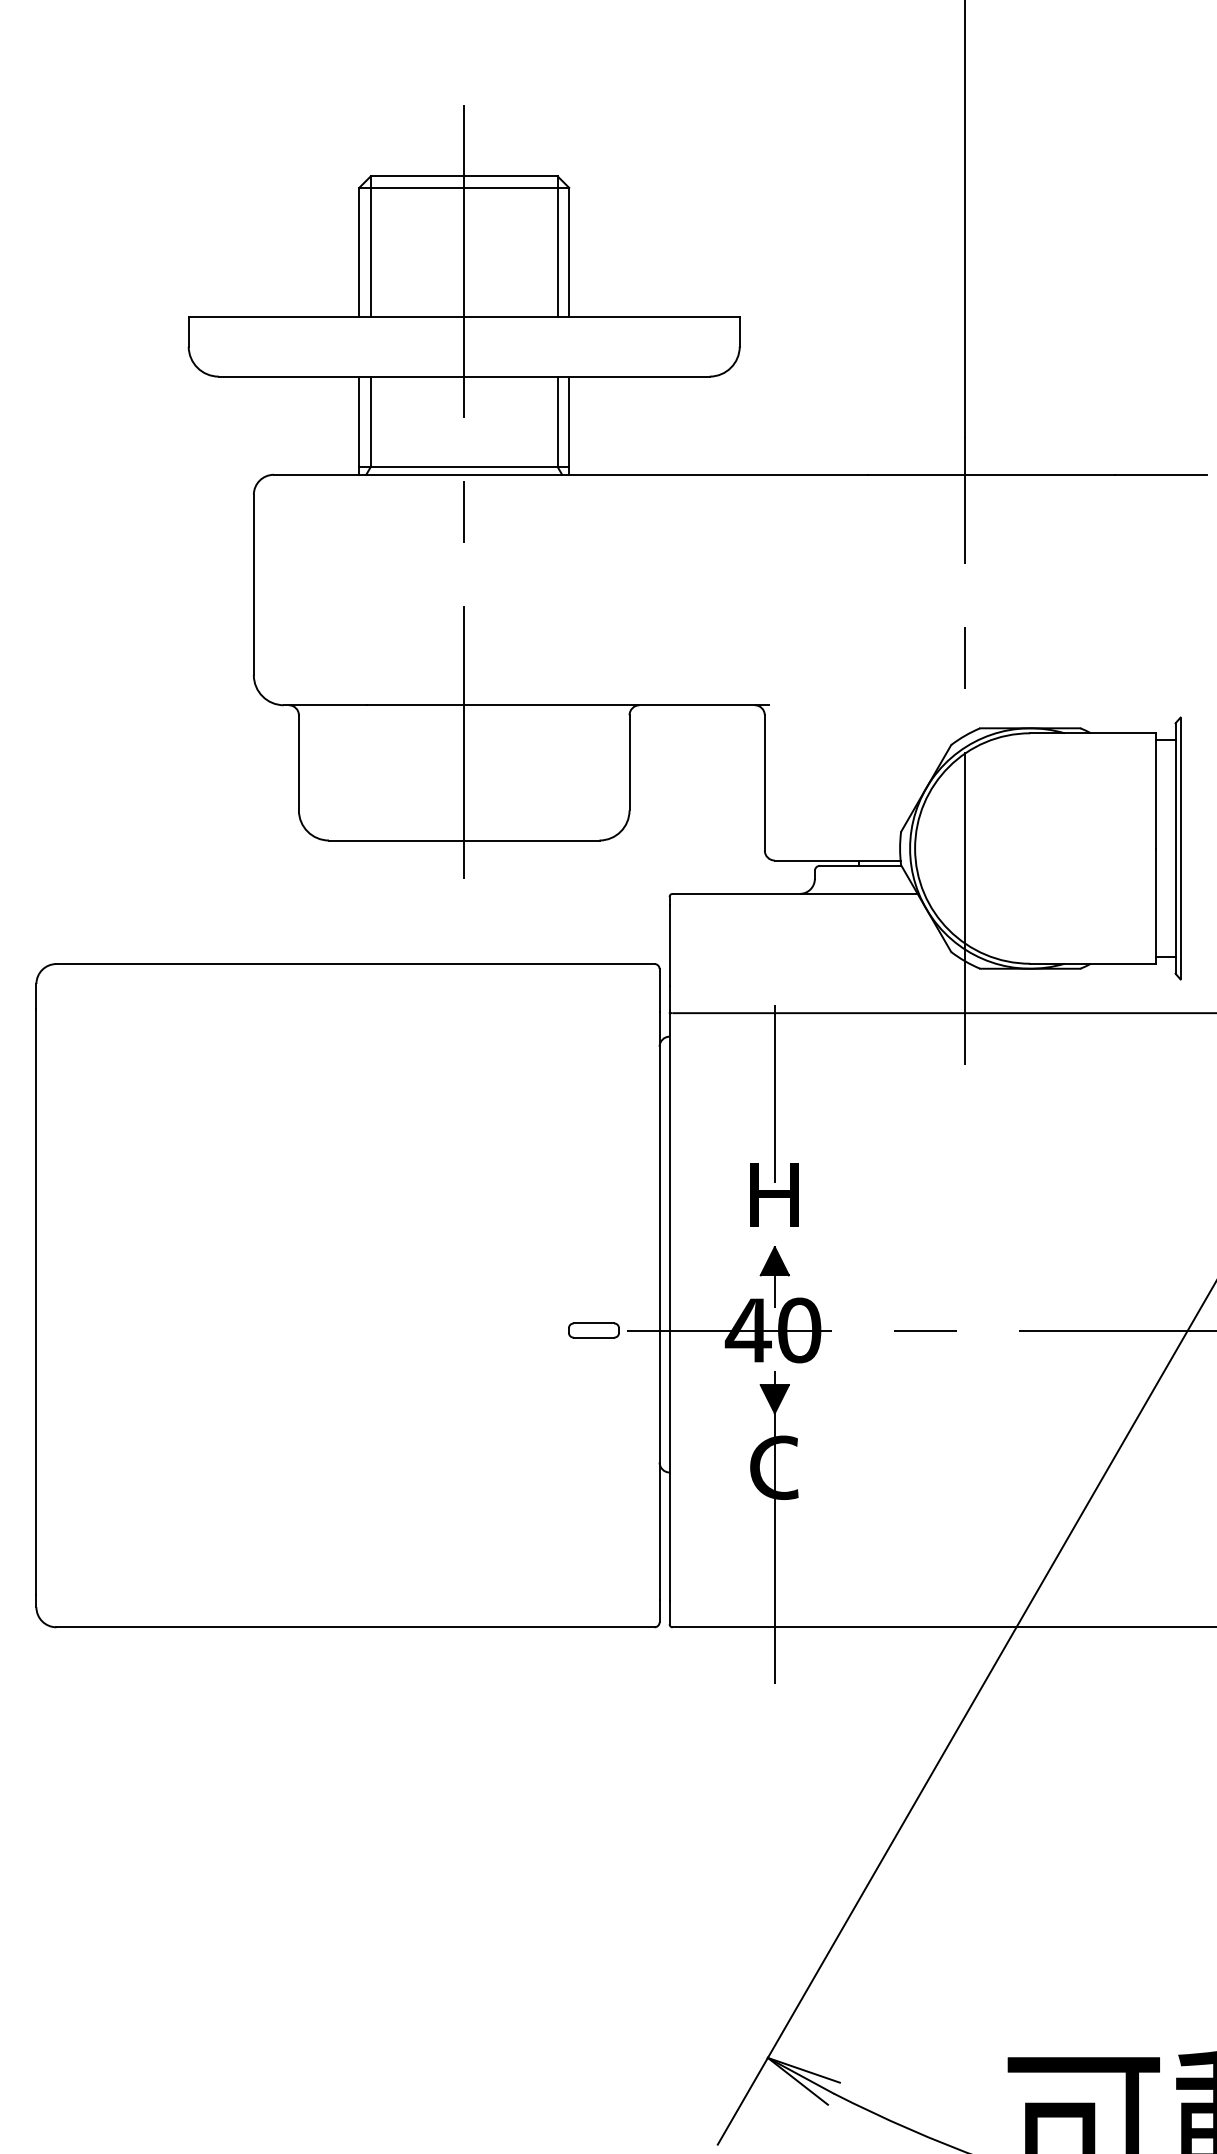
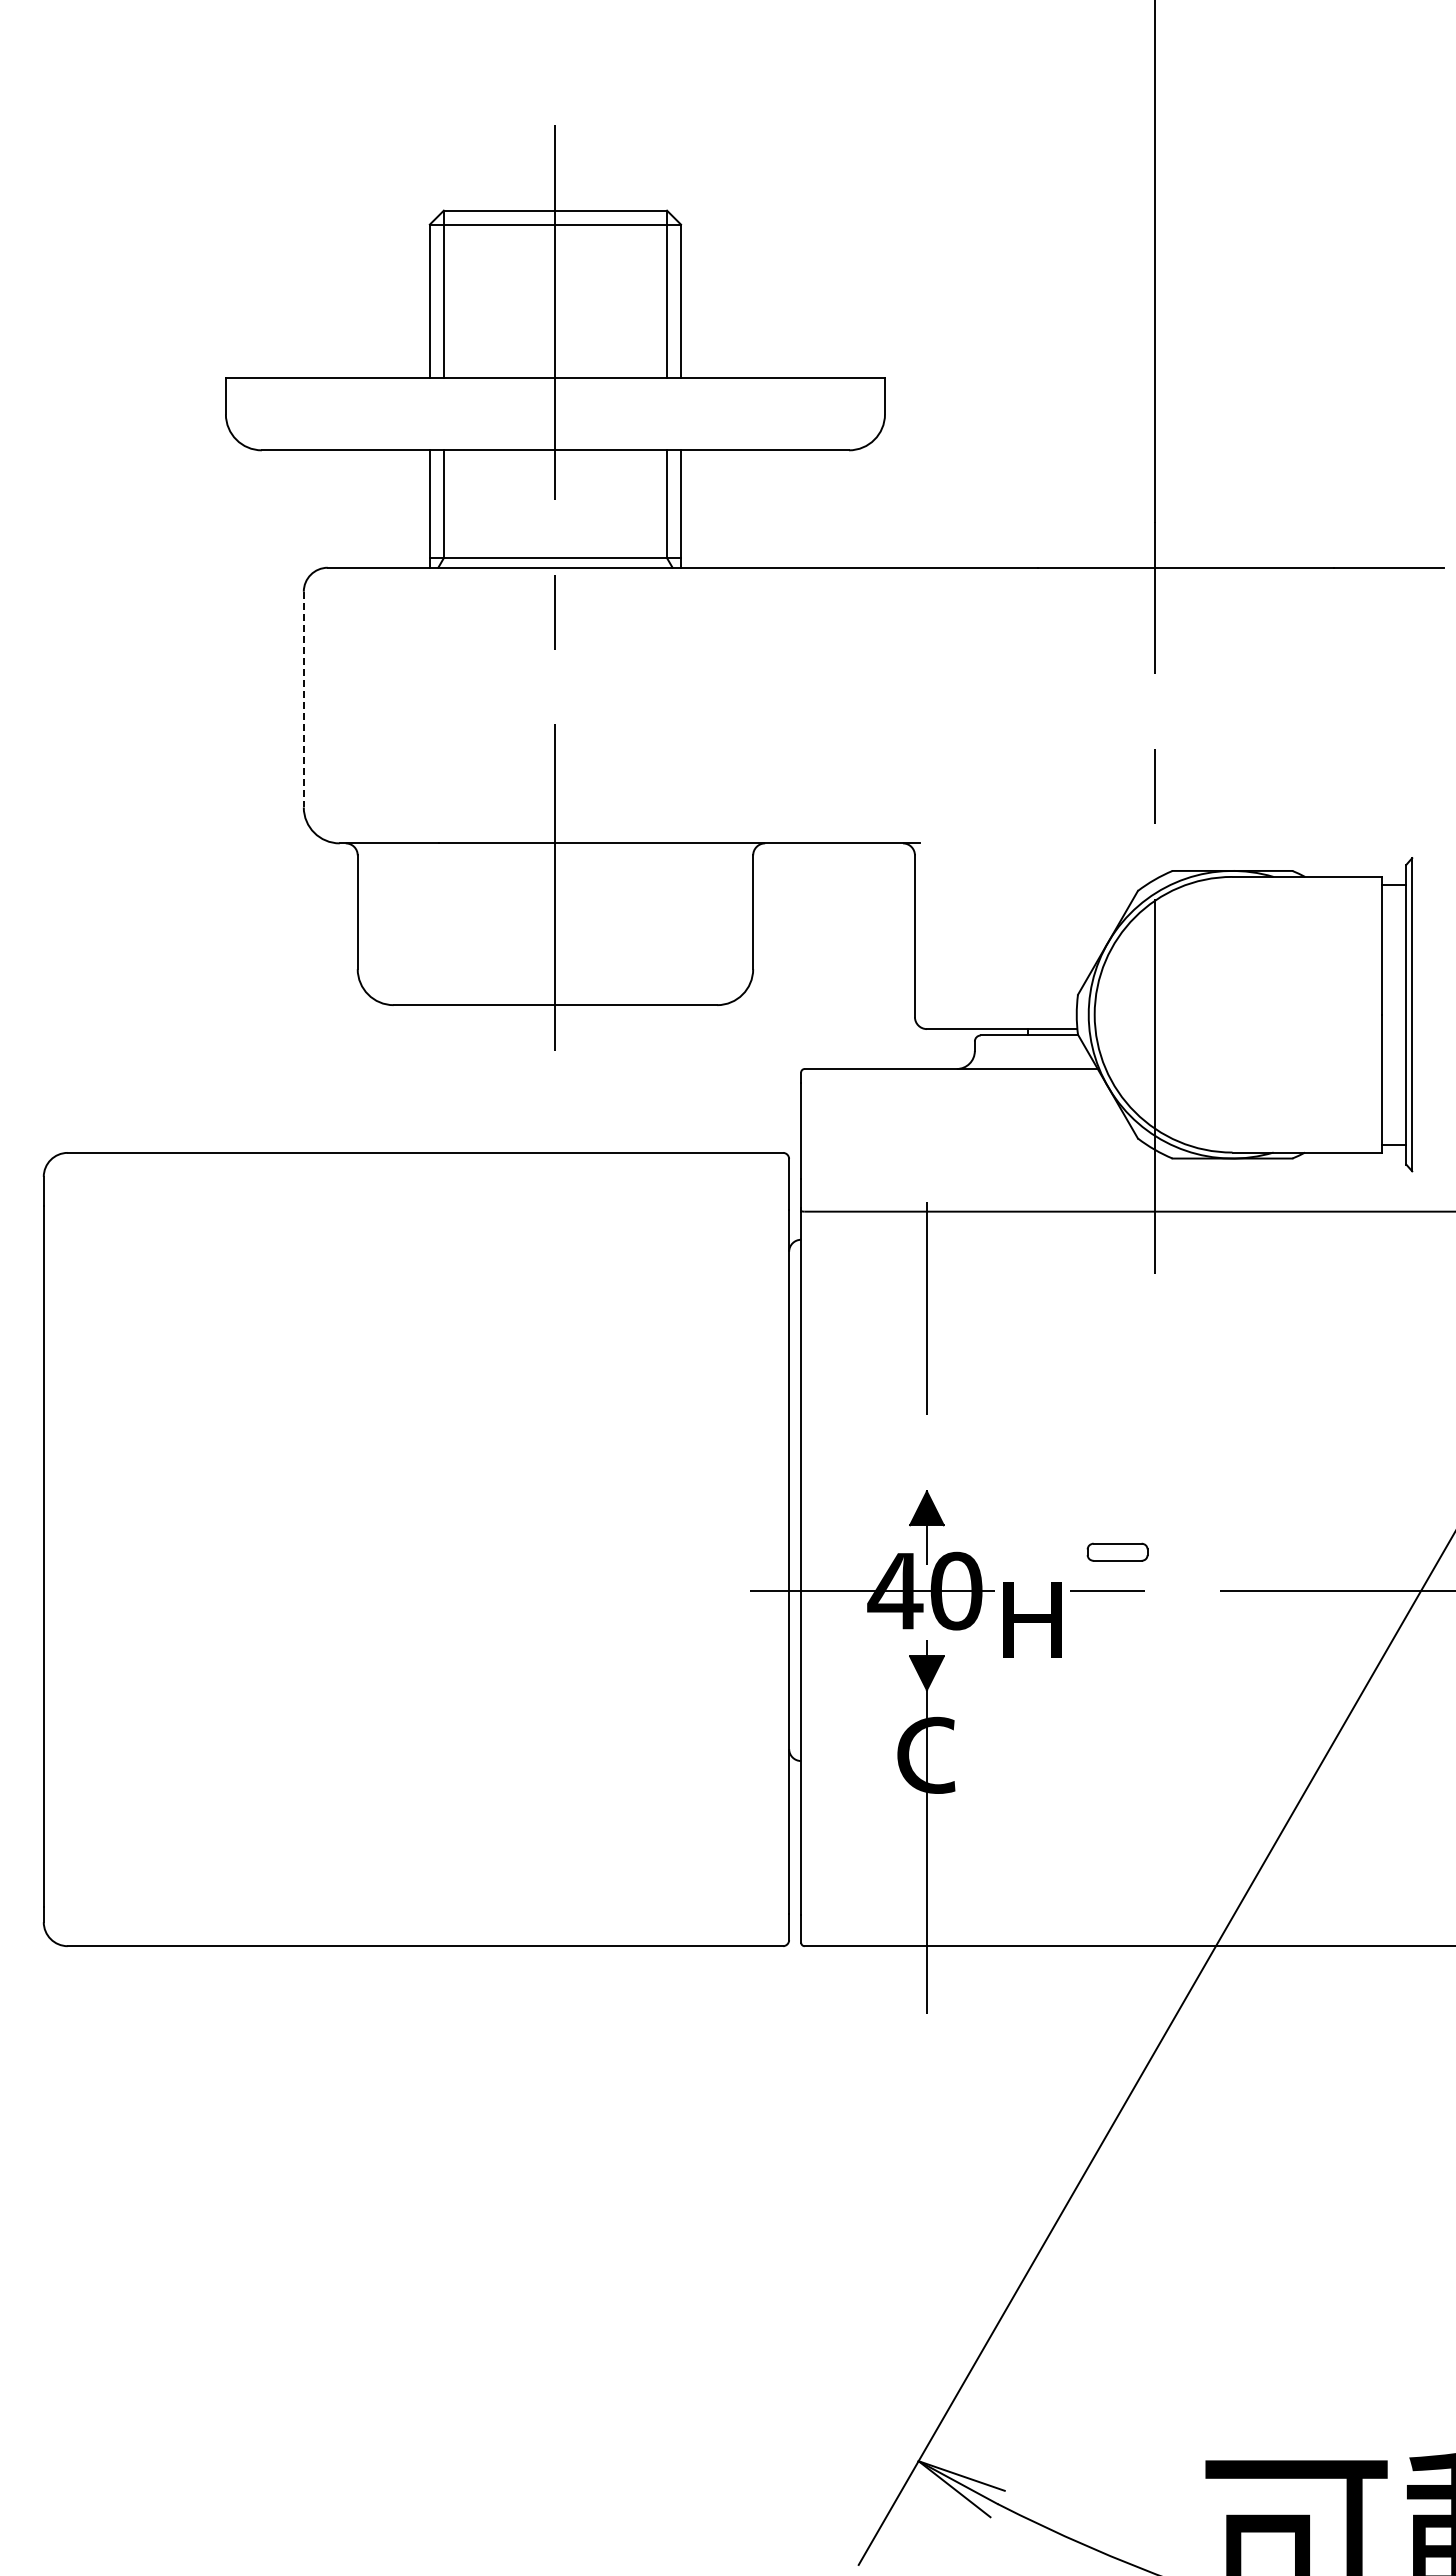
line: (253, 584) -> (303, 699), solid -> dashed
part: (774, 1194) -> (1032, 1619), moved
part: (593, 1329) -> (1117, 1551), moved

